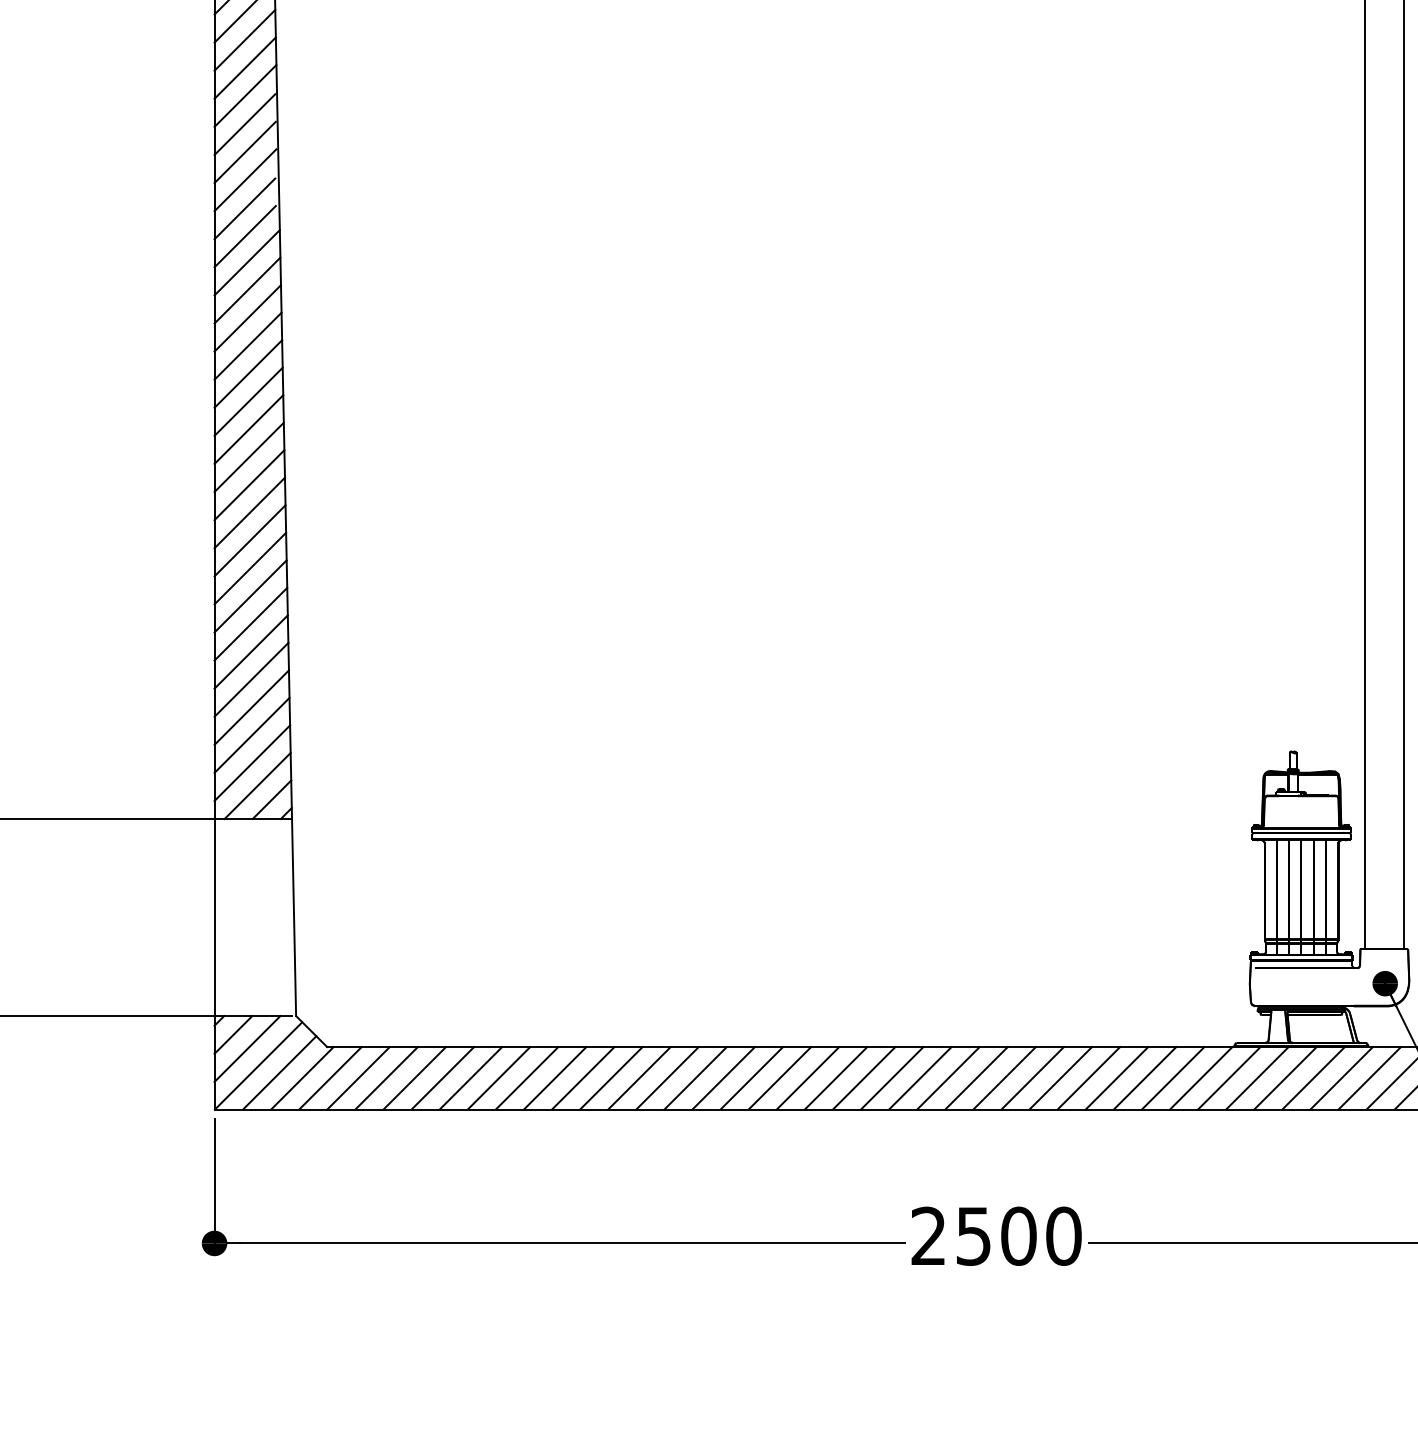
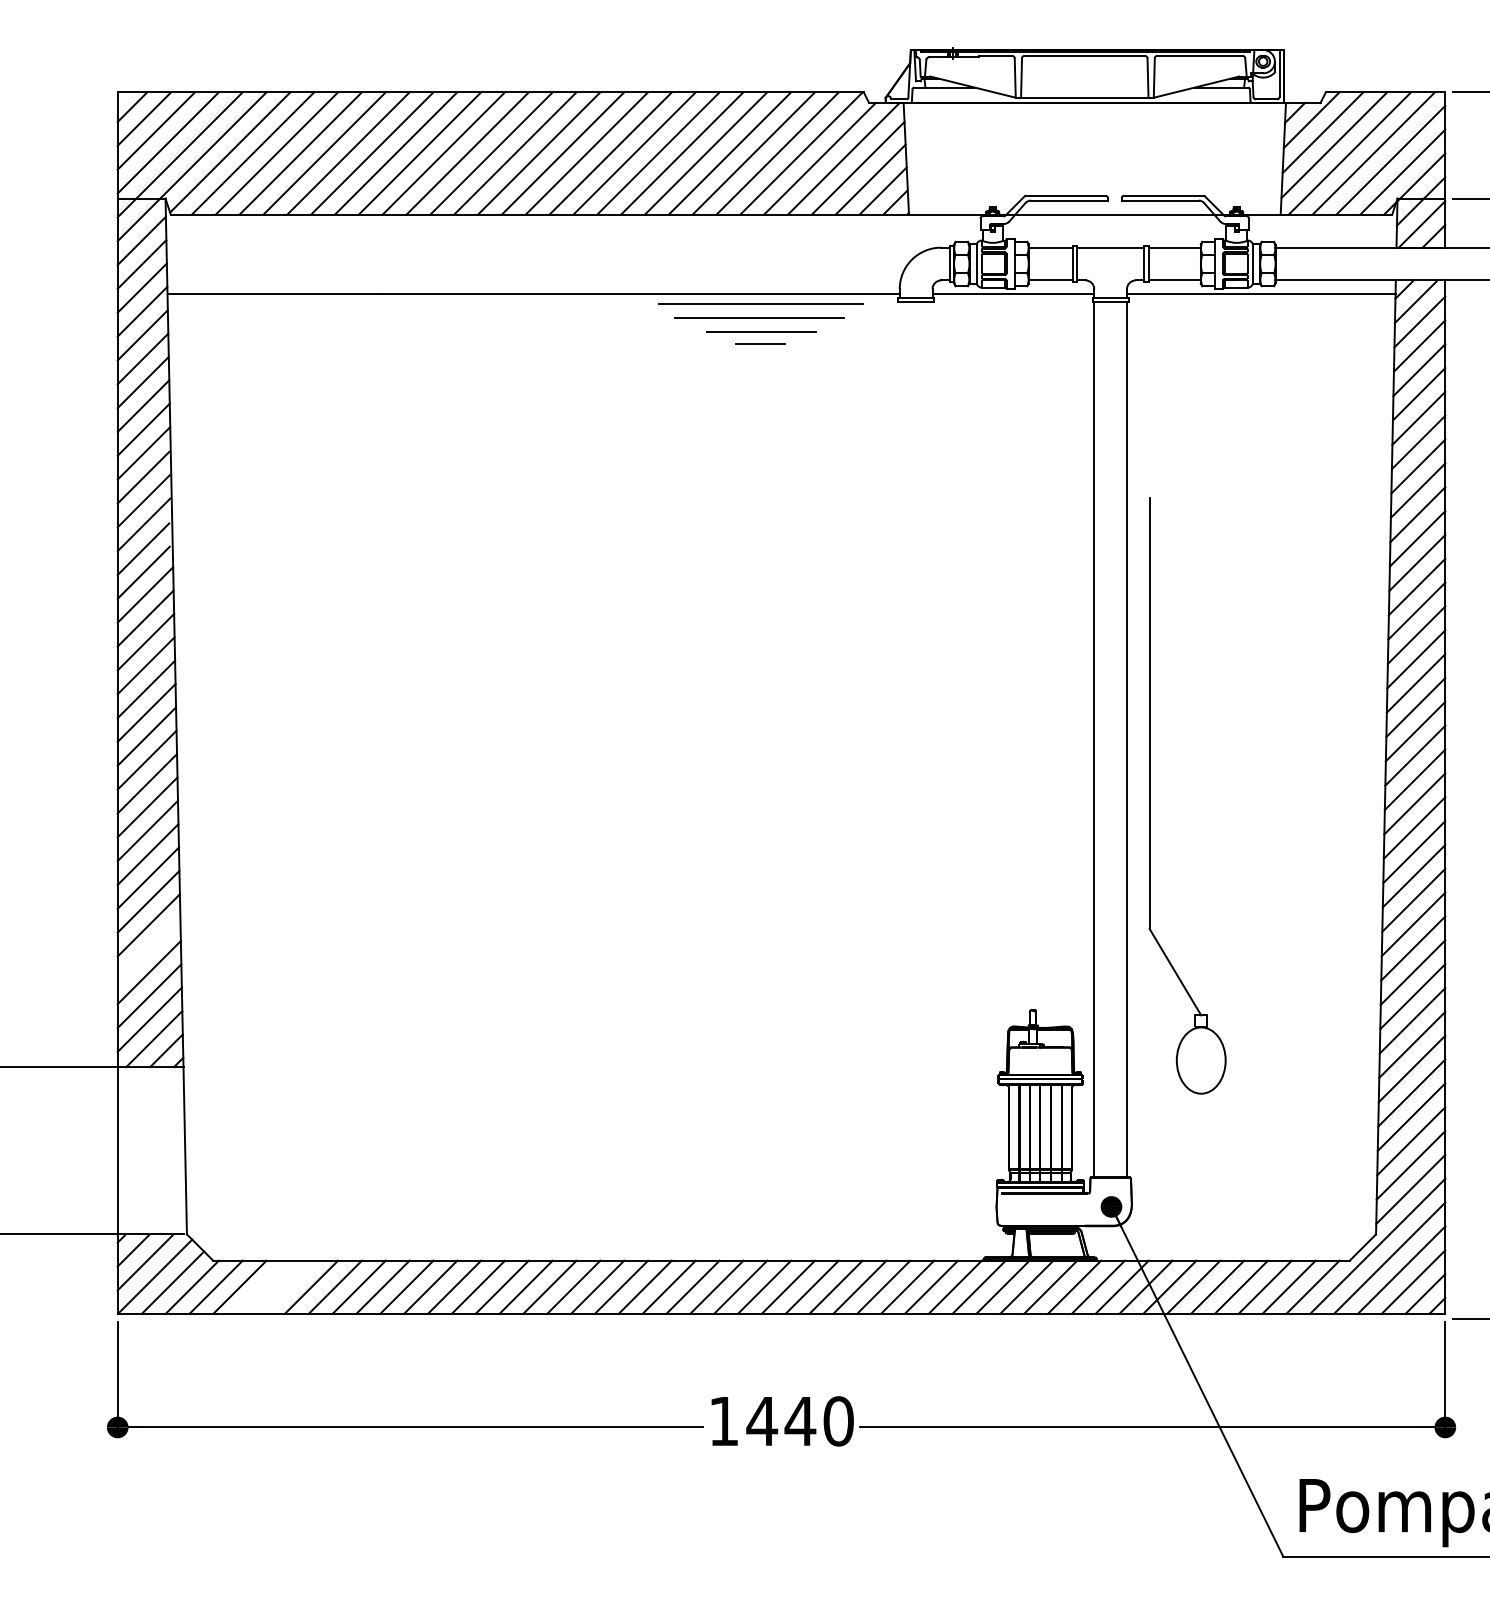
line: (250, 679) -> (148, 948), removed
line: (386, 1077) -> (263, 1286), removed
line: (414, 1077) -> (287, 1286), removed
text: (974, 1236) -> (762, 1421), 2500 -> 1440

